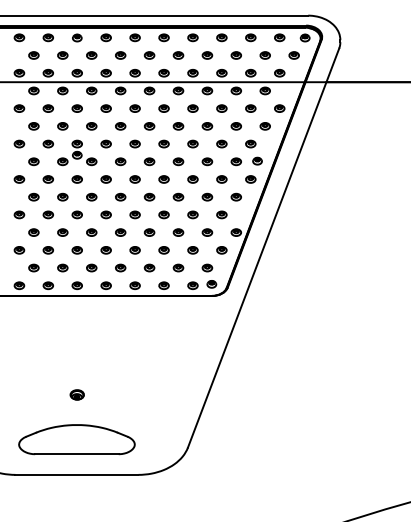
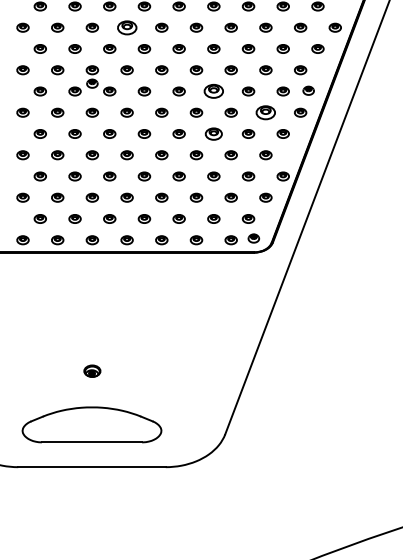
part: (105, 108) -> (126, 27), size x1.6
part: (178, 161) -> (213, 91), size x1.6
part: (221, 179) -> (265, 112), size x1.6
part: (178, 196) -> (213, 133), size x1.4

